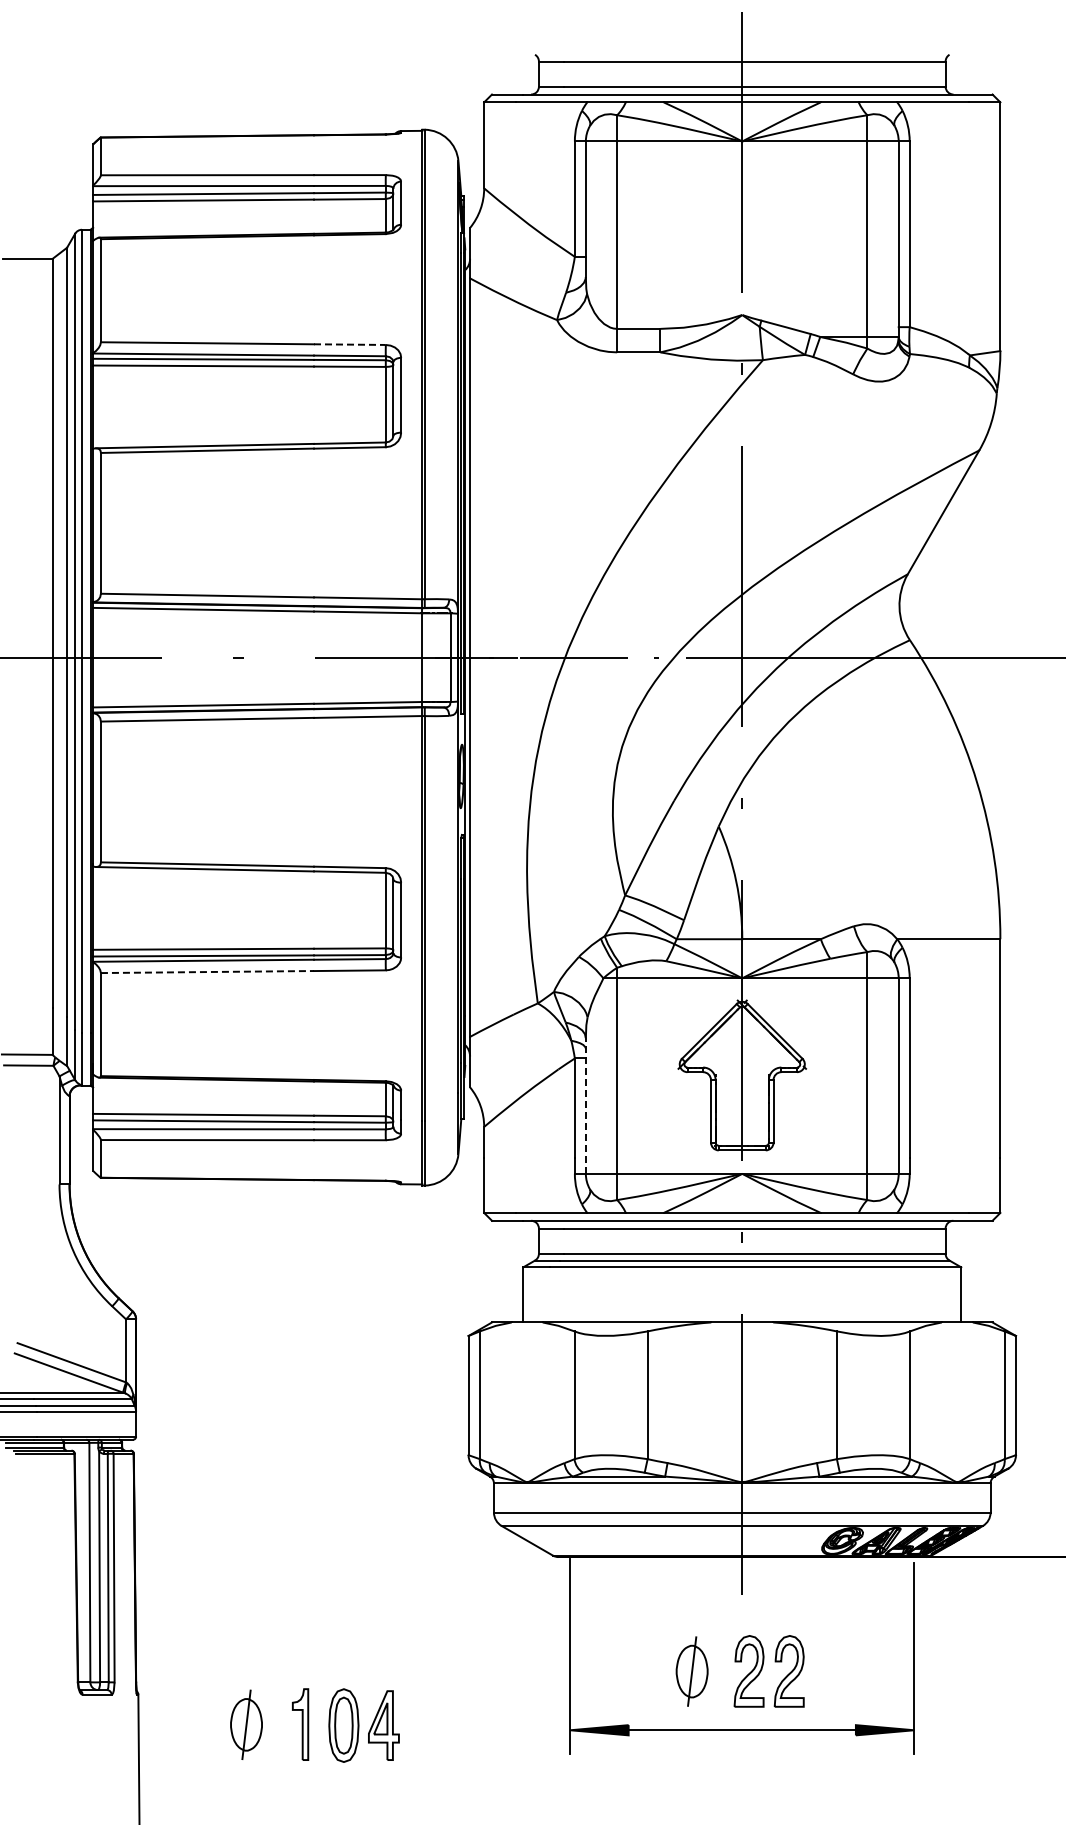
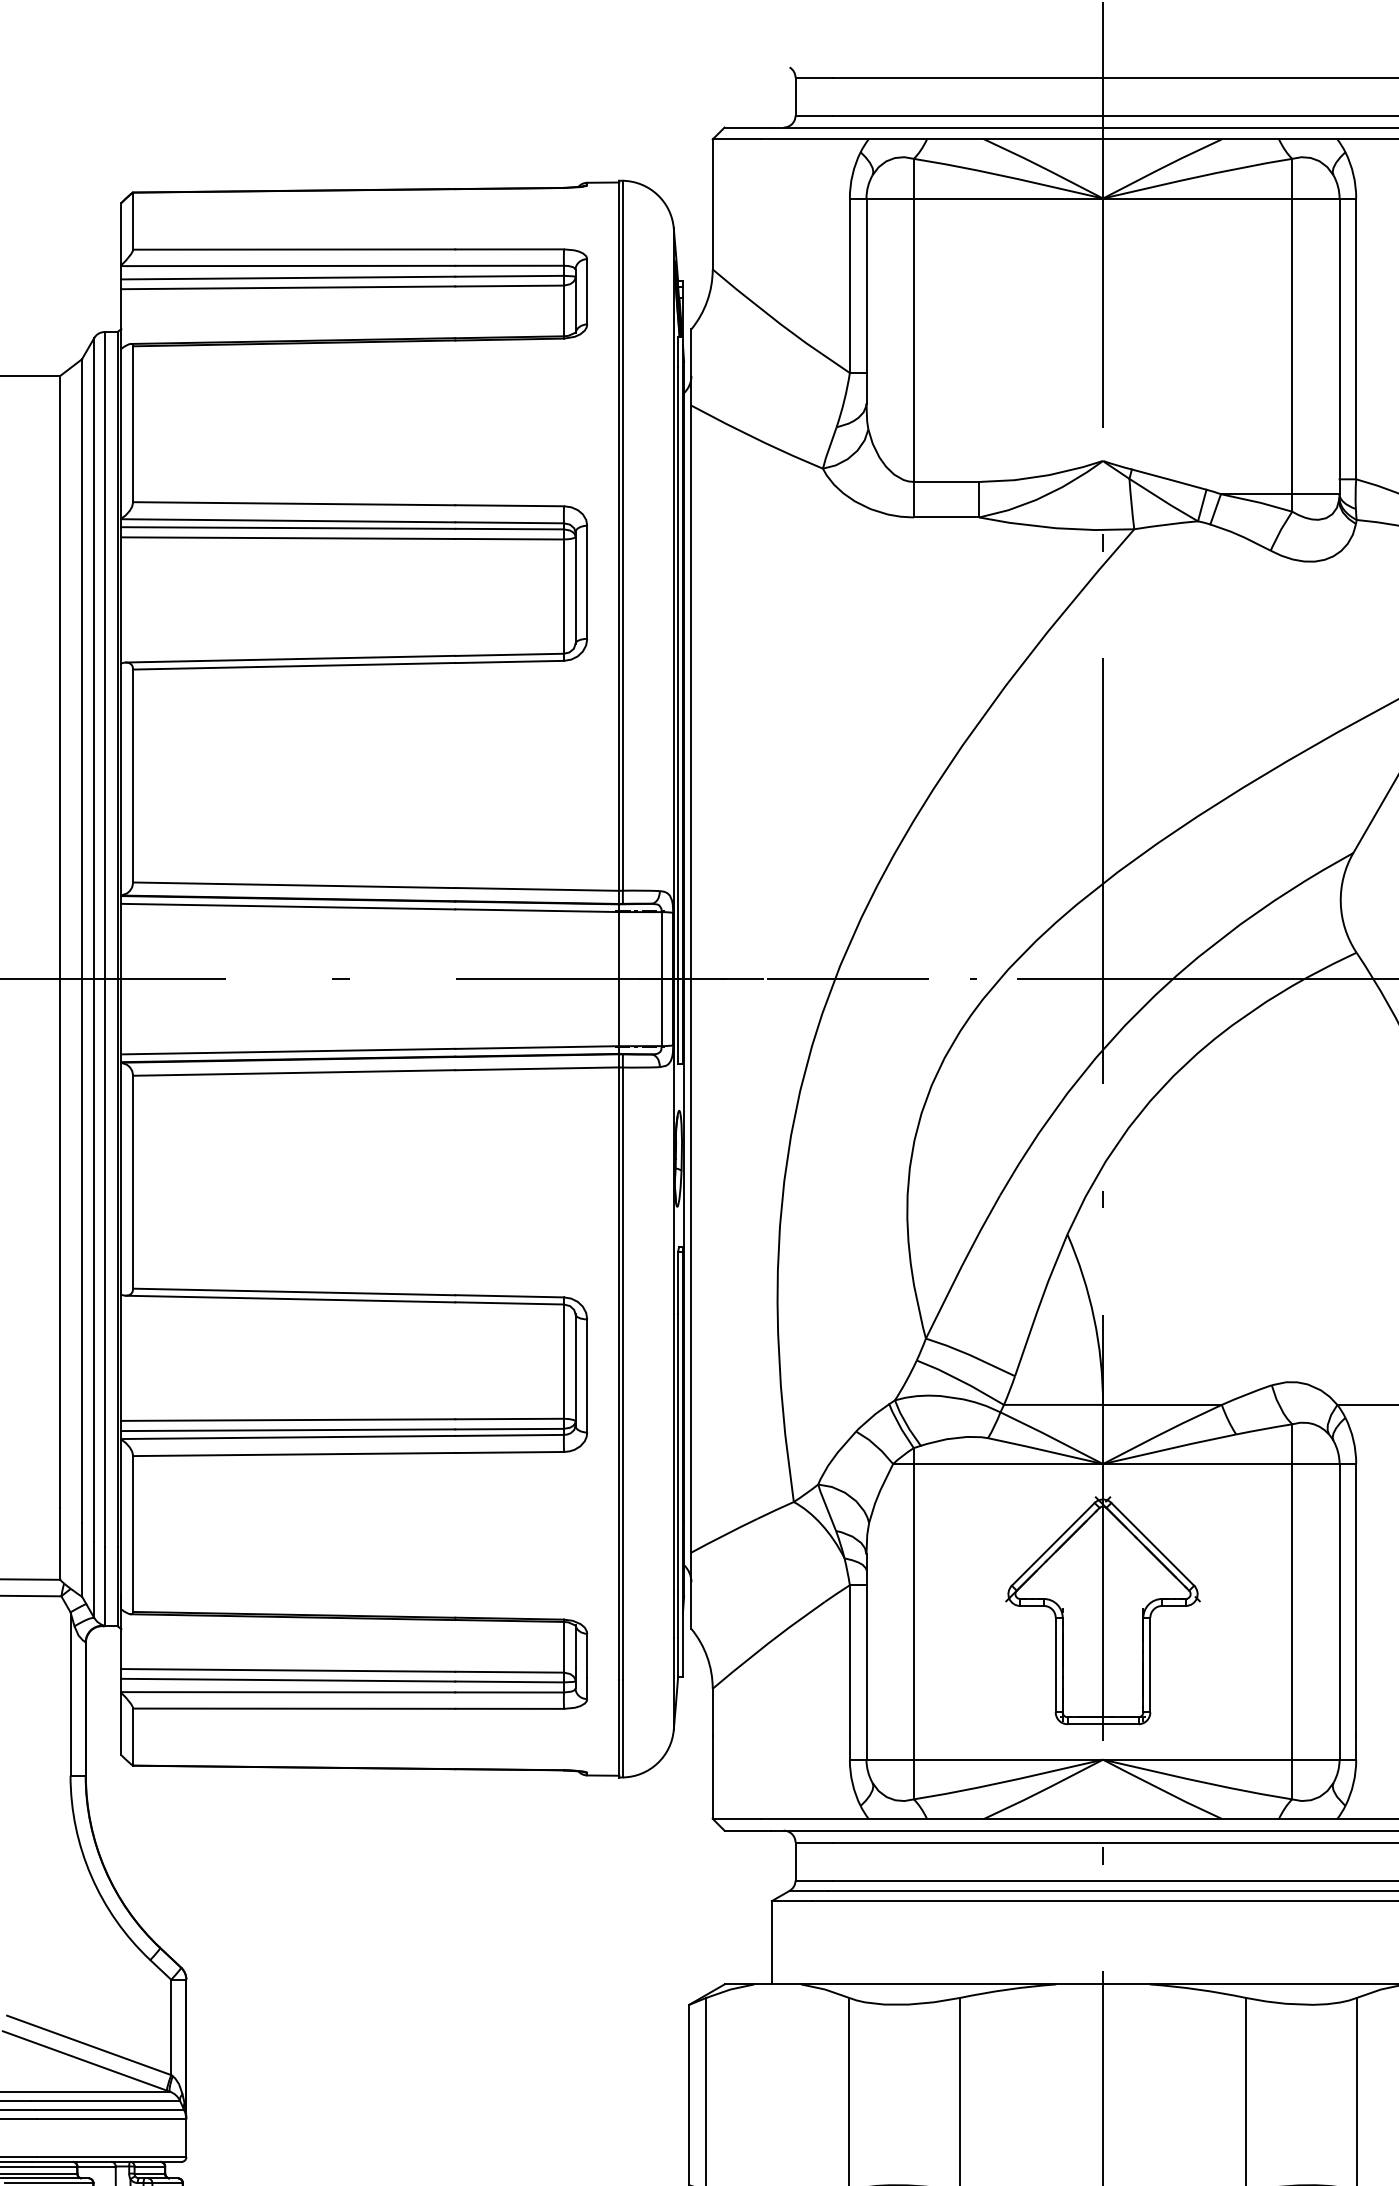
line: (349, 344) -> (509, 505), dashed -> solid
line: (207, 972) -> (294, 1455), dashed -> solid
line: (585, 1106) -> (865, 1657), dashed -> solid

